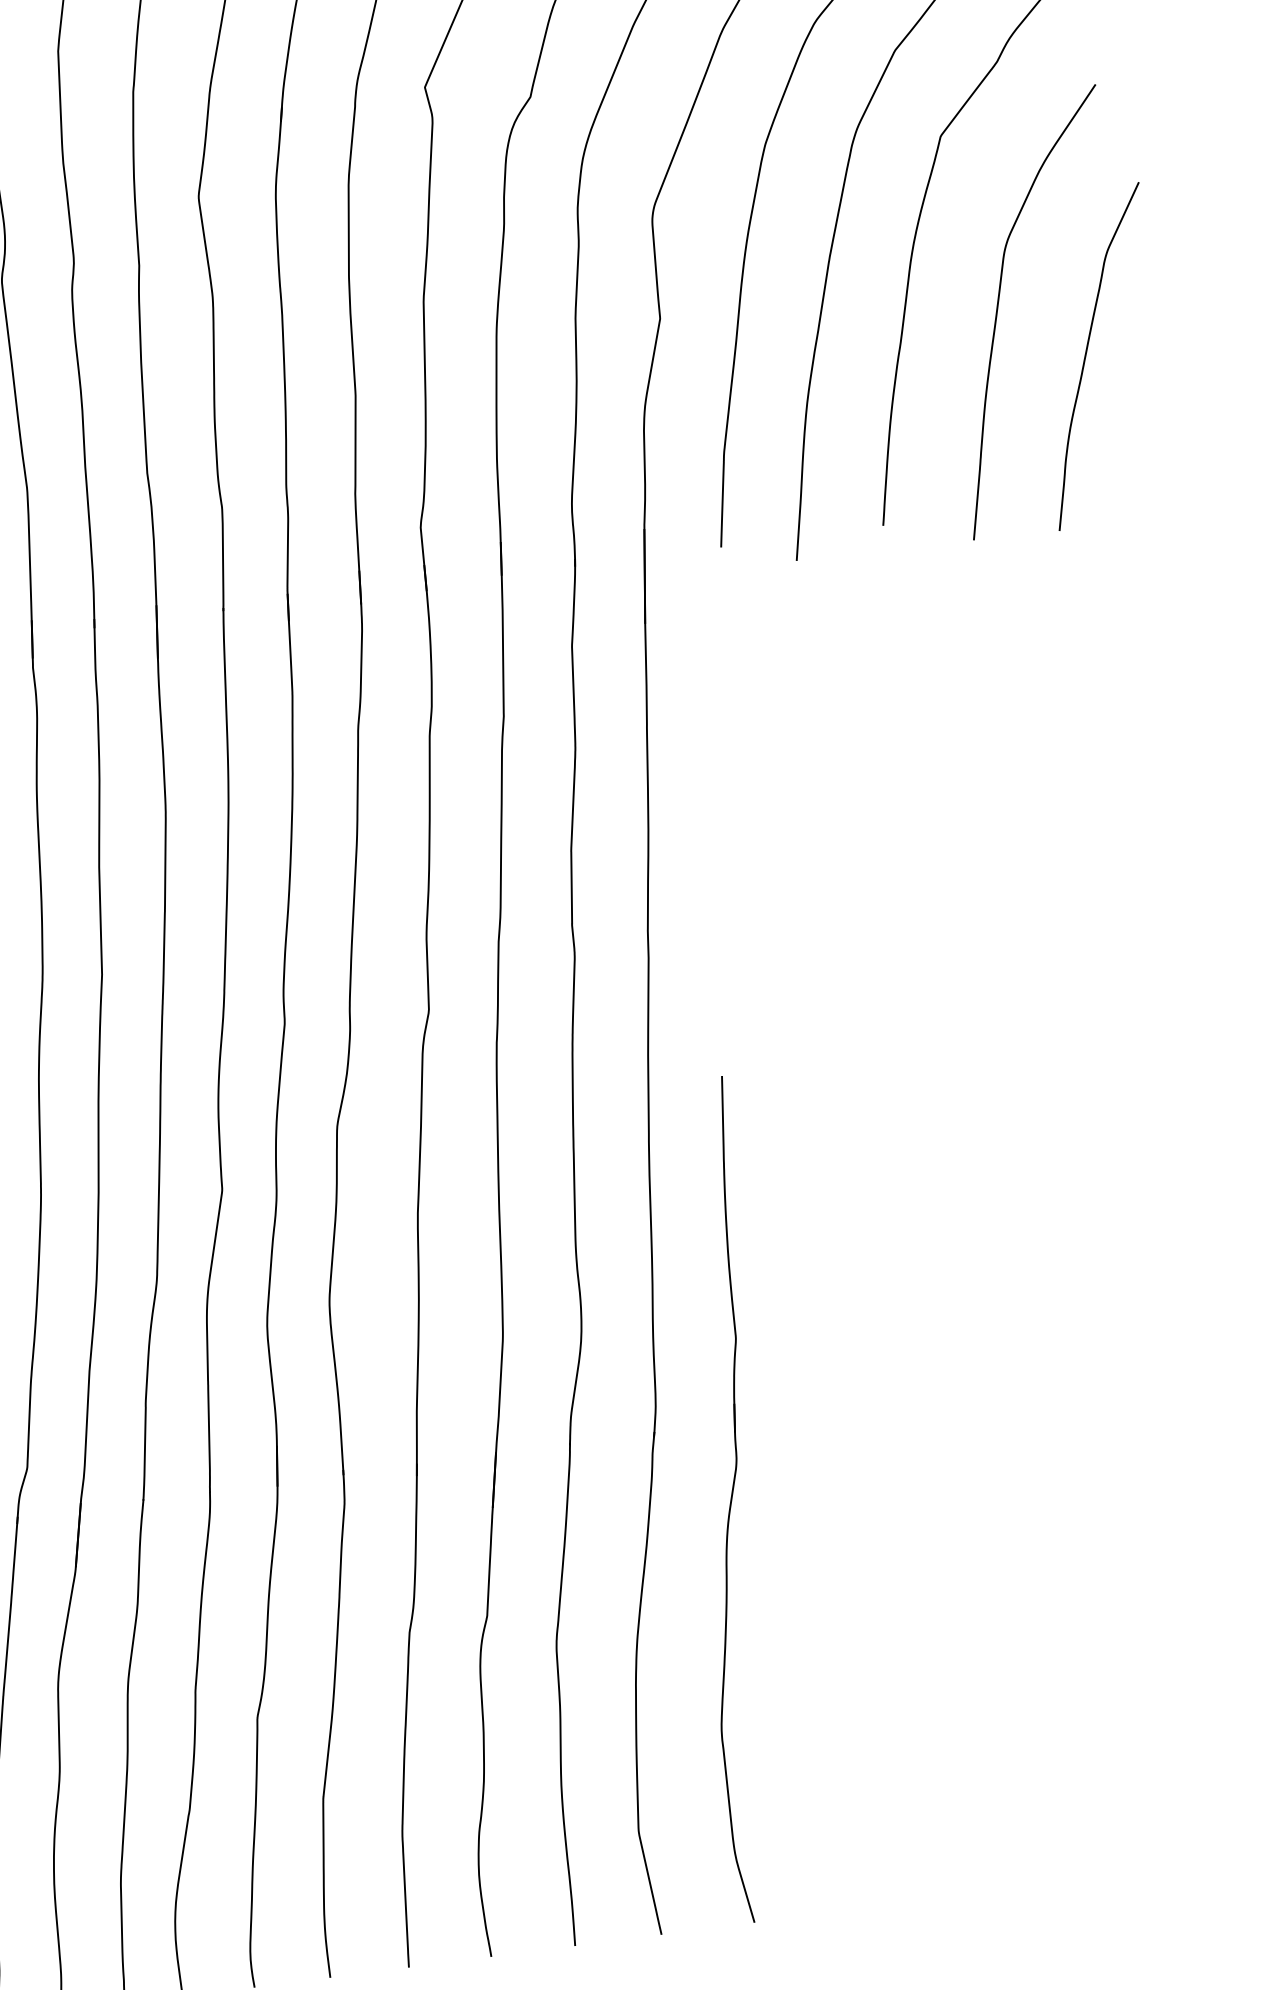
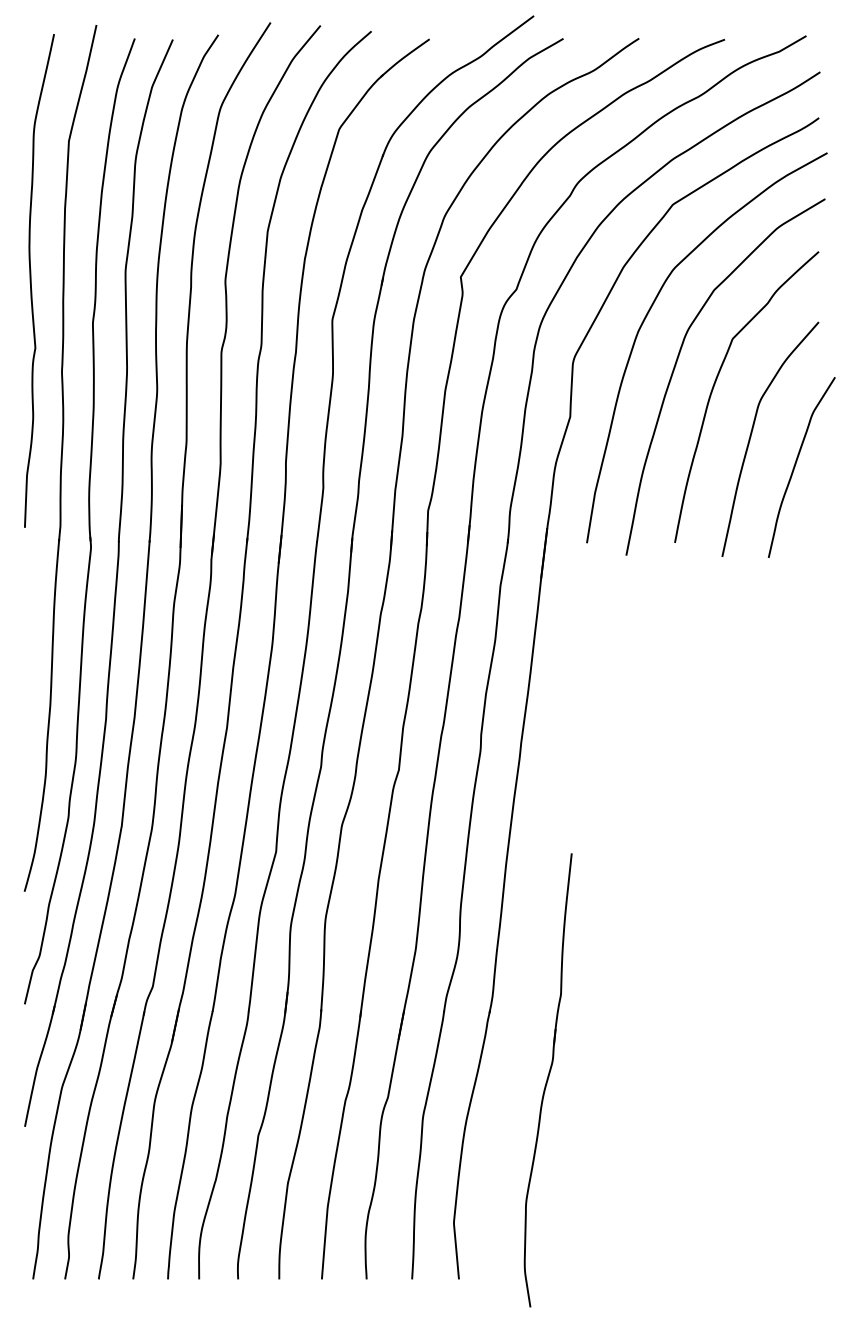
part: (731, 1500) -> (547, 1080), moved

